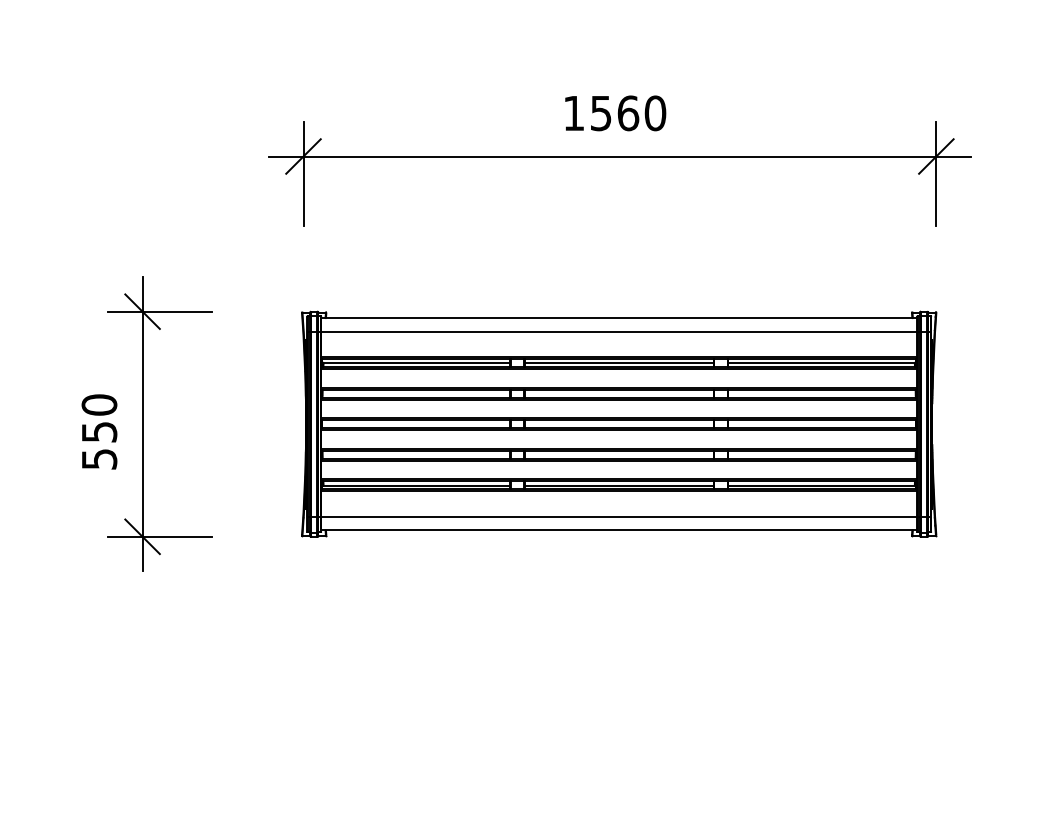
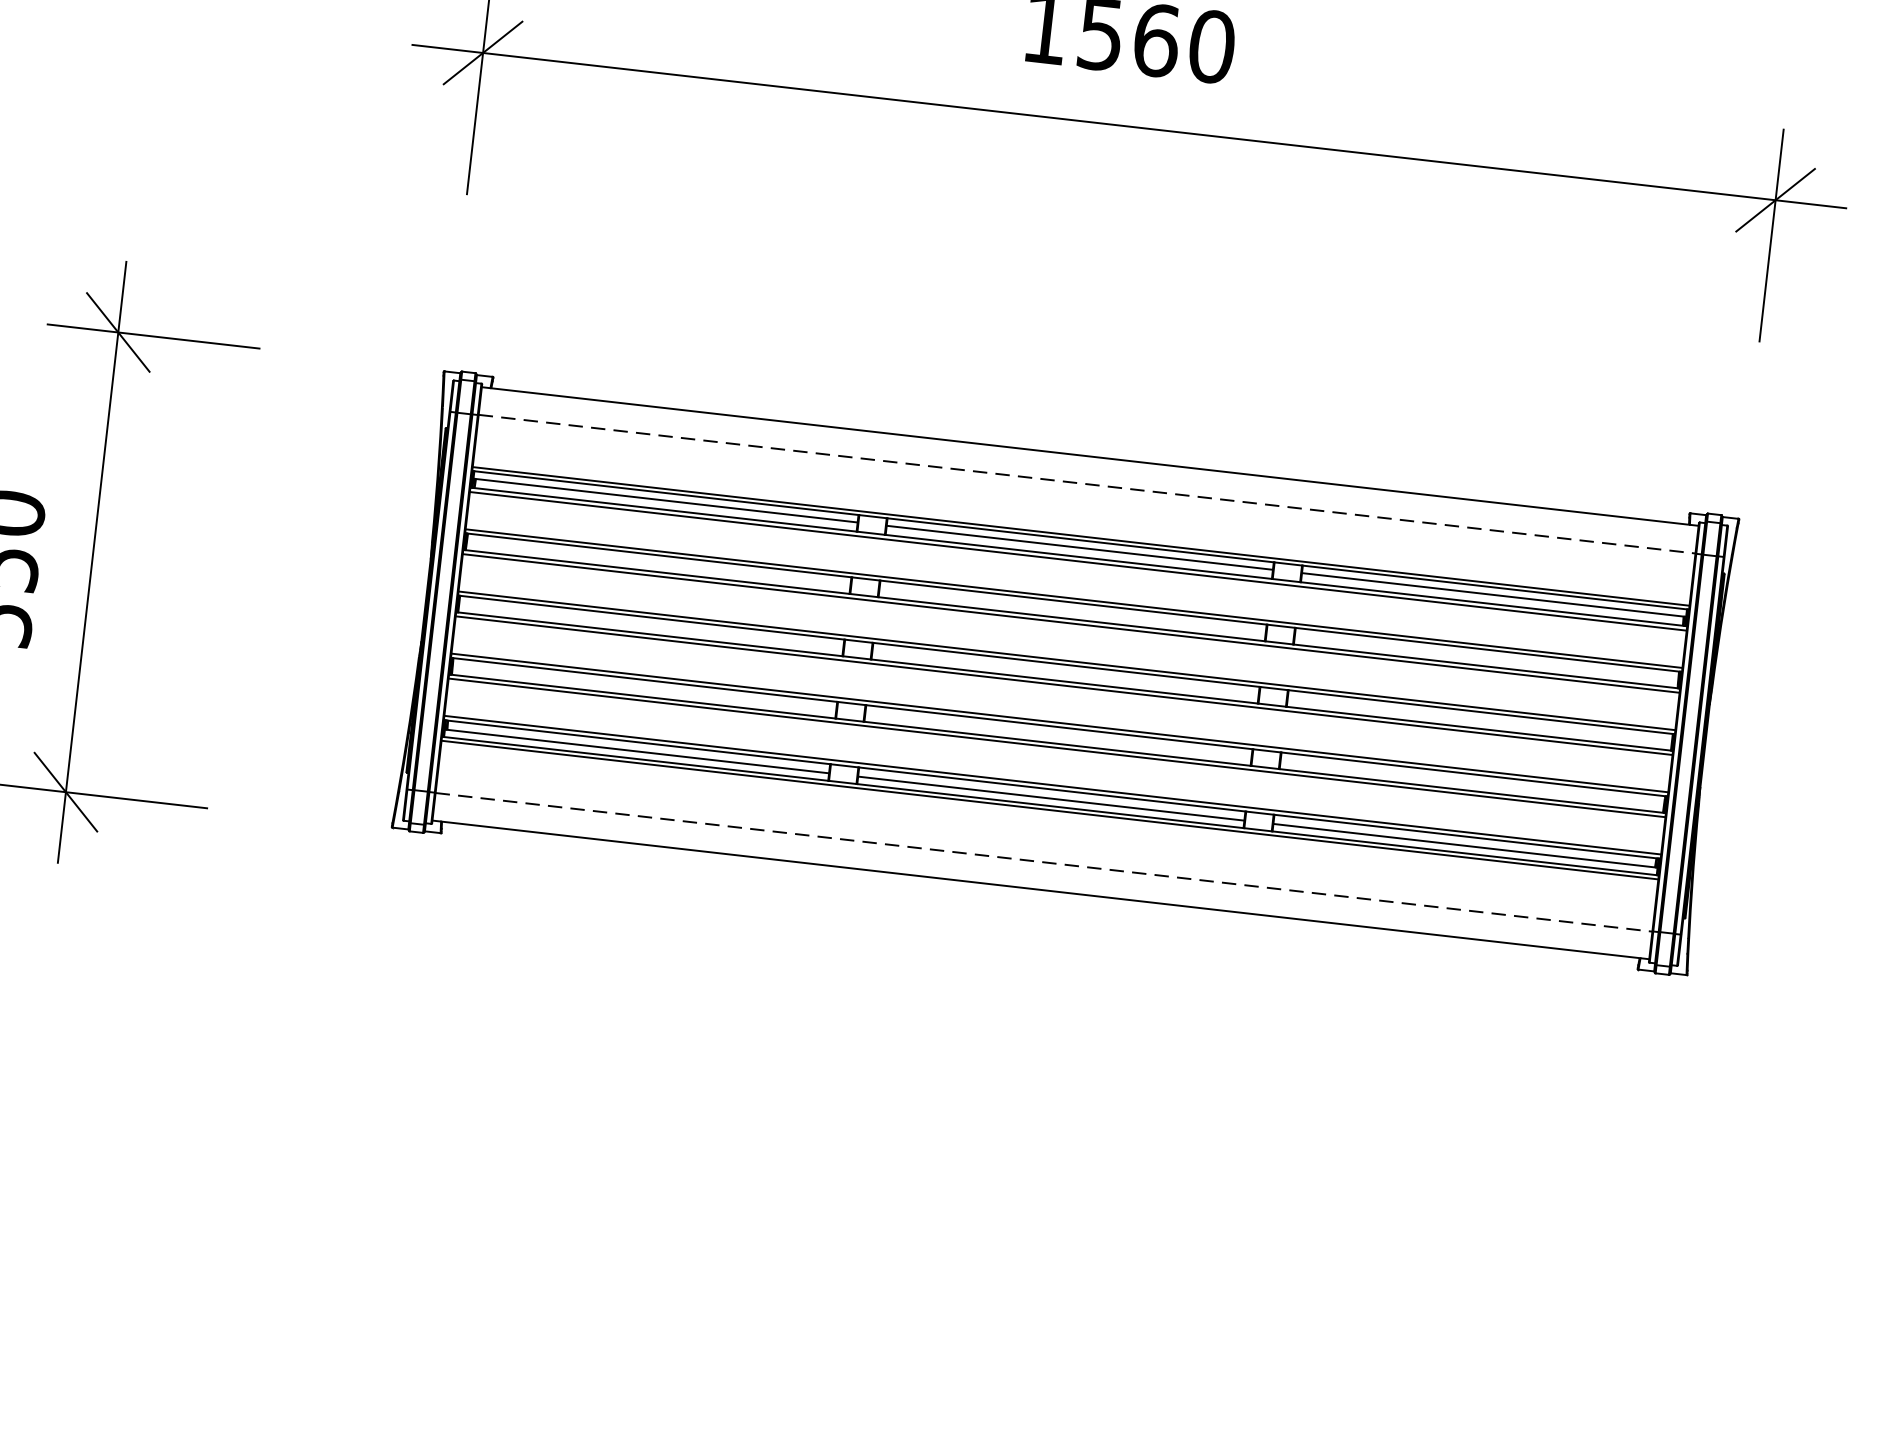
line: (619, 331) -> (1087, 483), solid -> dashed
line: (619, 516) -> (1044, 861), solid -> dashed

